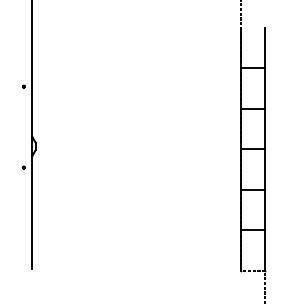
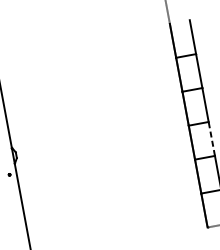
line: (264, 169) -> (211, 138), solid -> dashed

